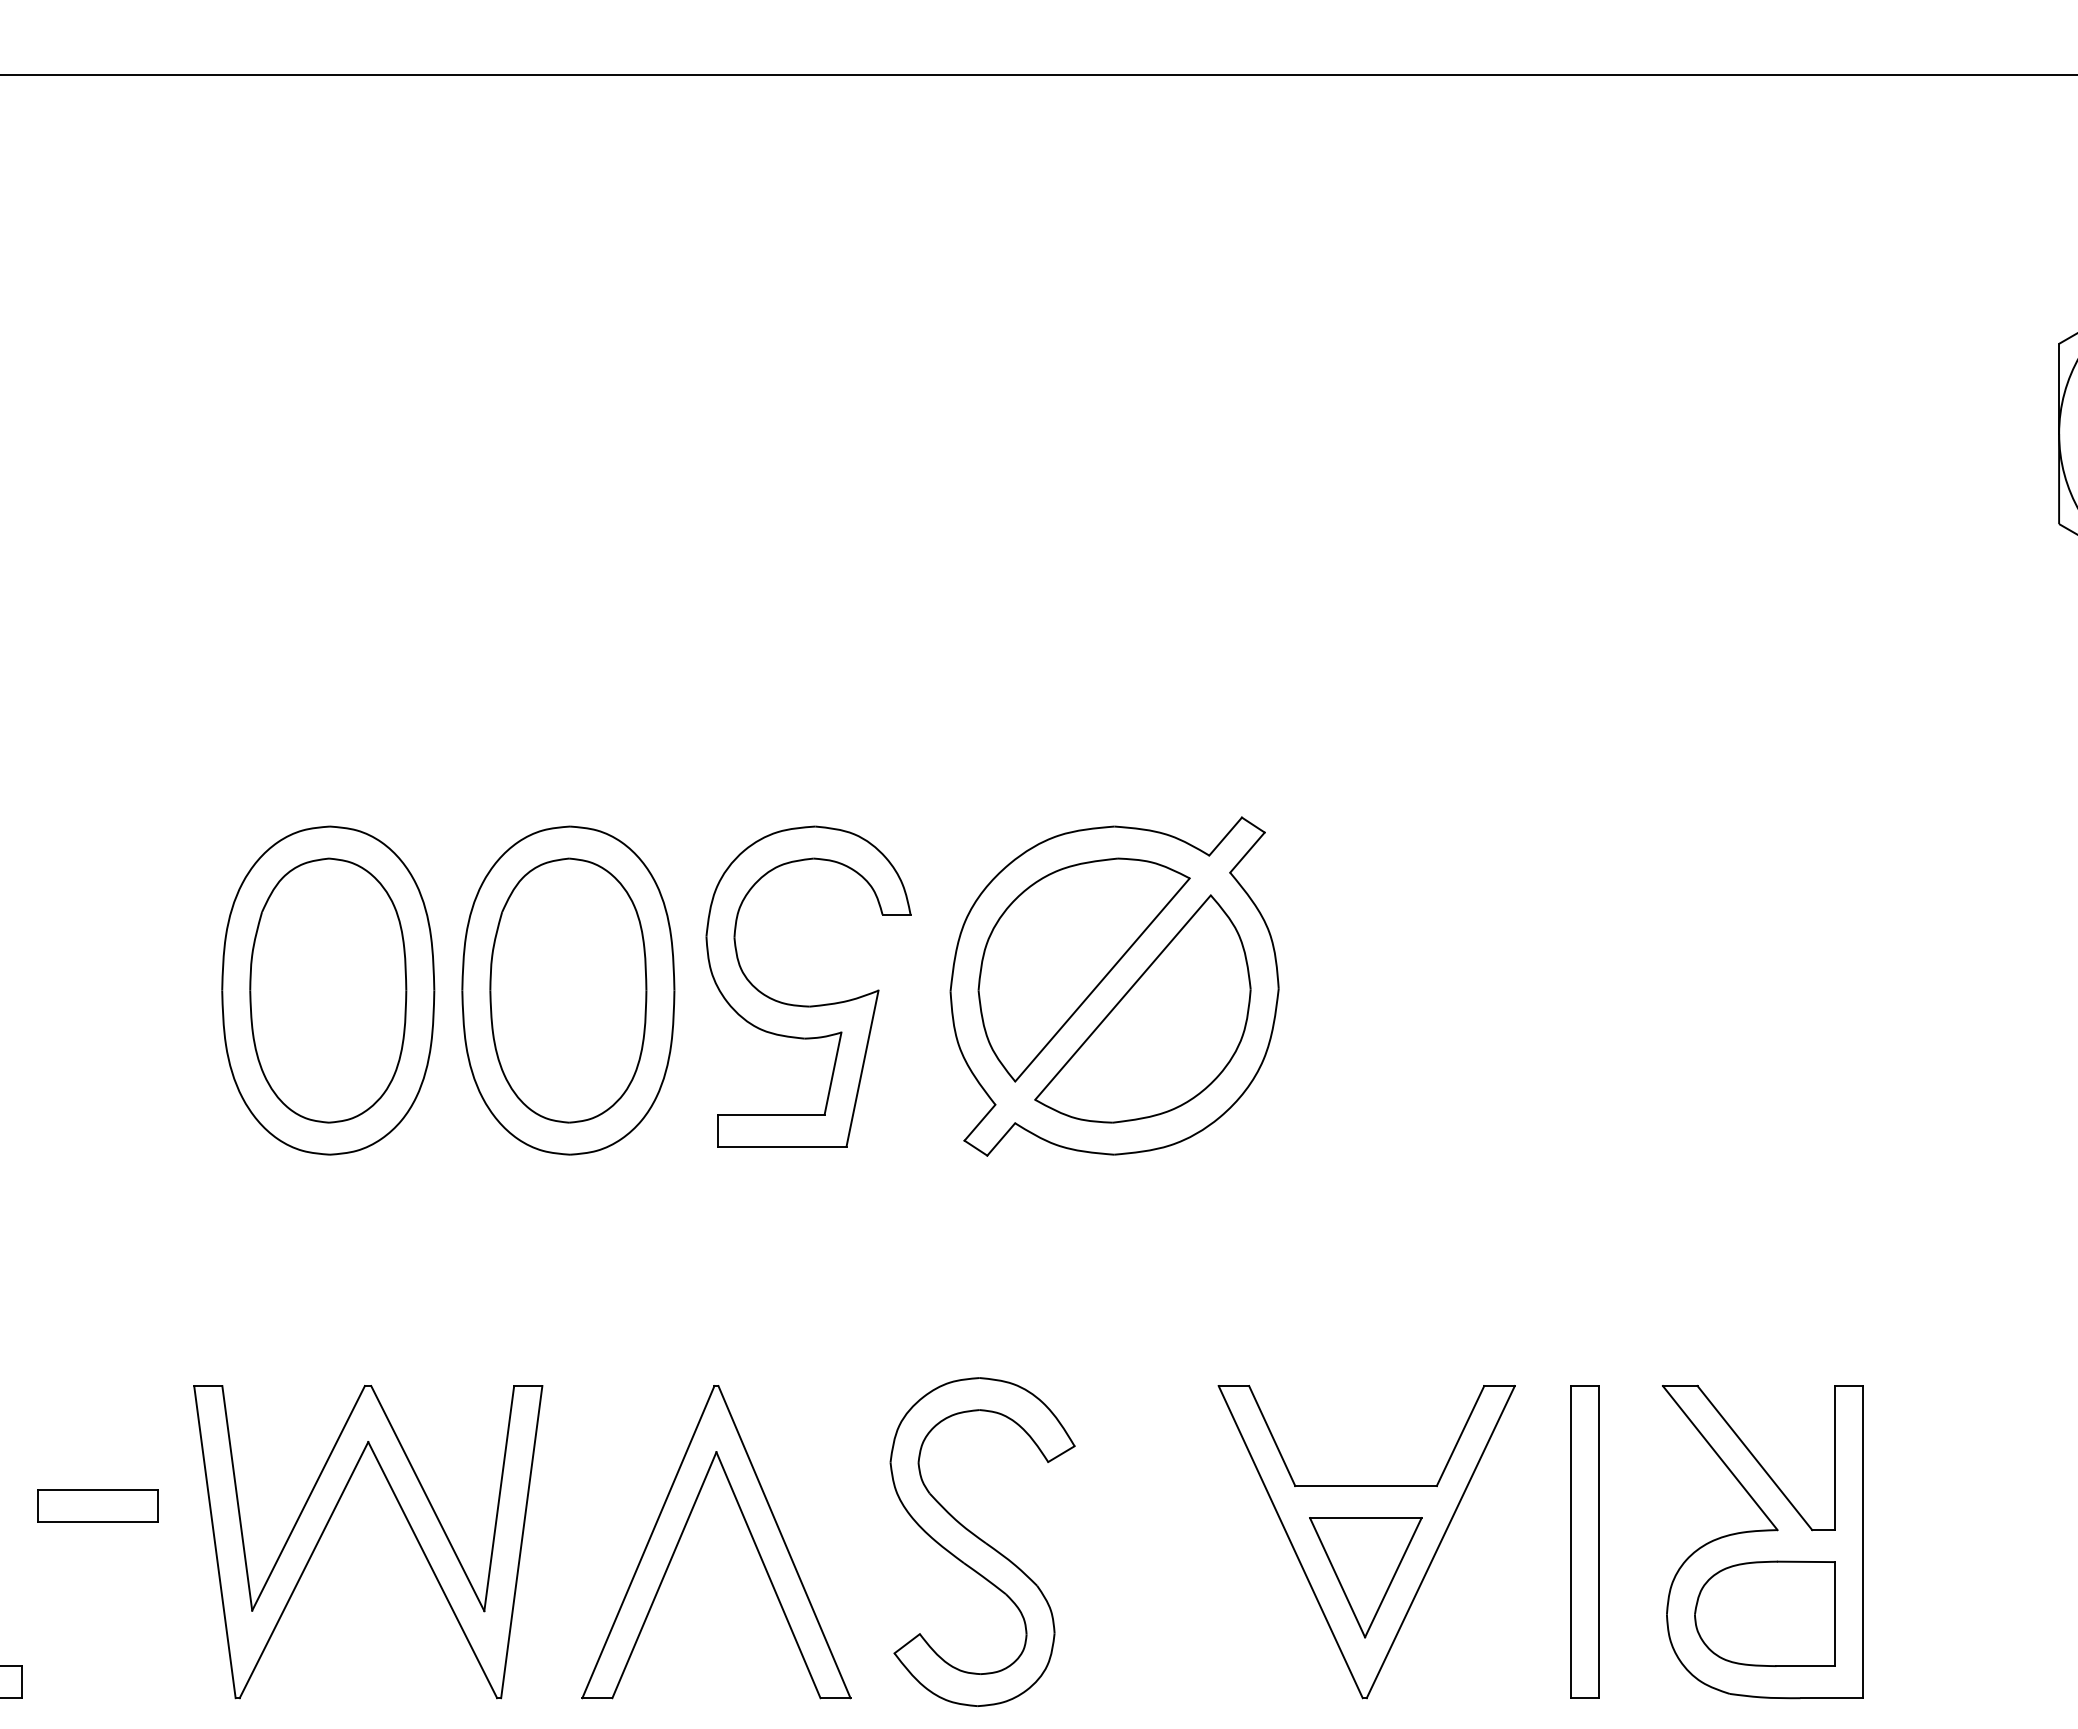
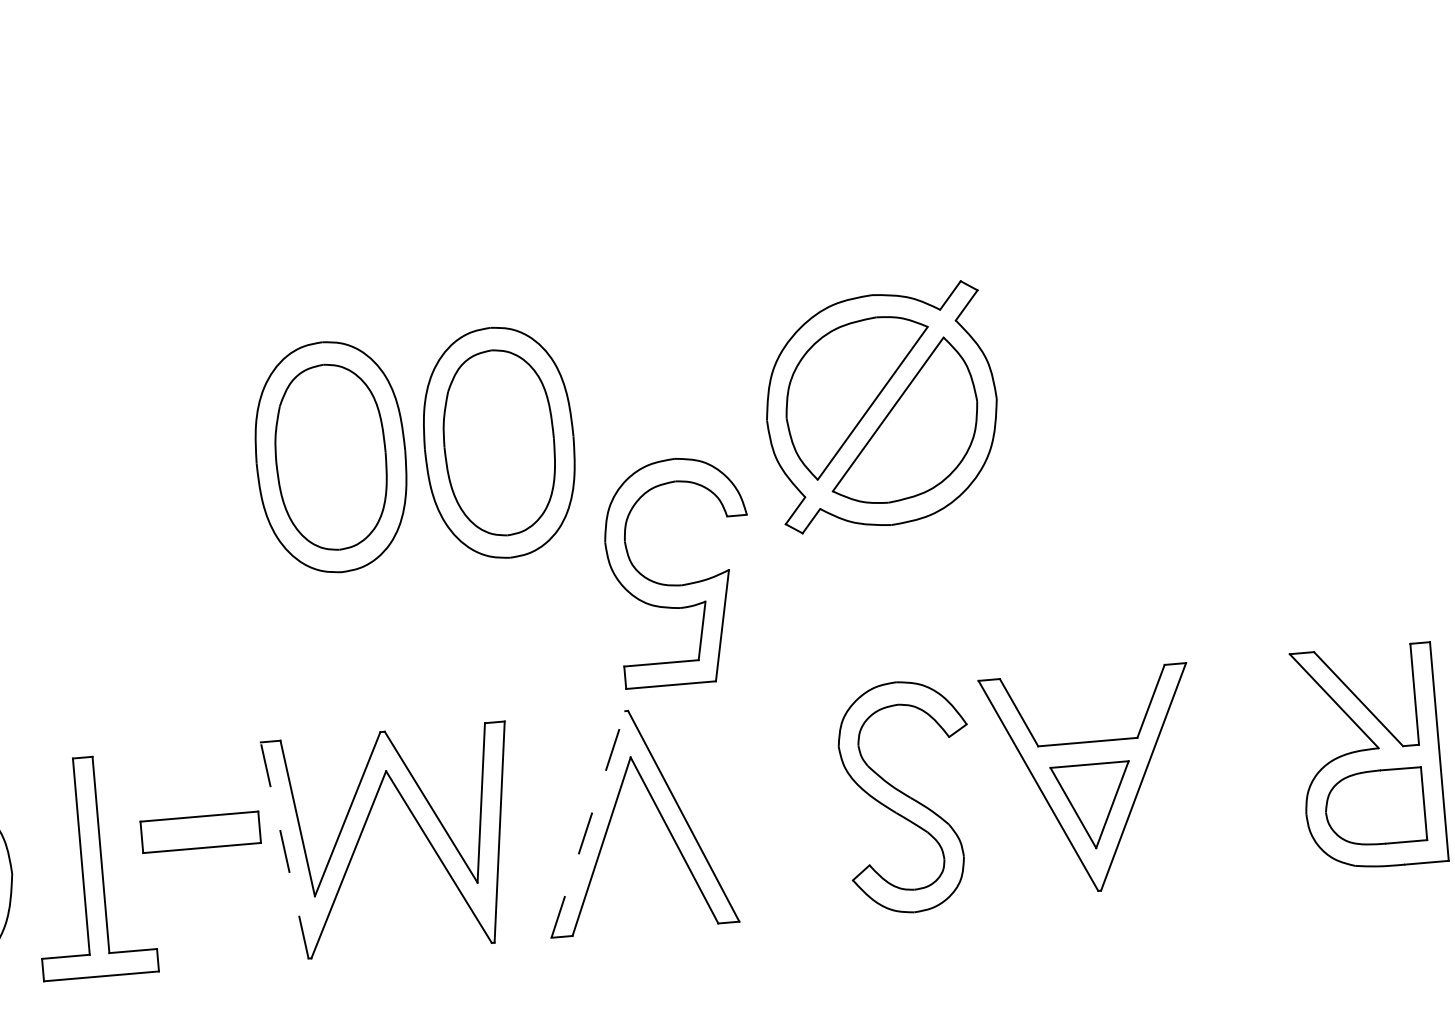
part: (808, 1005) -> (680, 584), moved
part: (97, 1505) -> (200, 831), size x1.4
line: (214, 1541) -> (284, 850), solid -> dashed
line: (648, 1541) -> (588, 824), solid -> dashed
part: (982, 1541) -> (907, 796), moved
part: (1584, 1541) -> (1244, 767), removed

